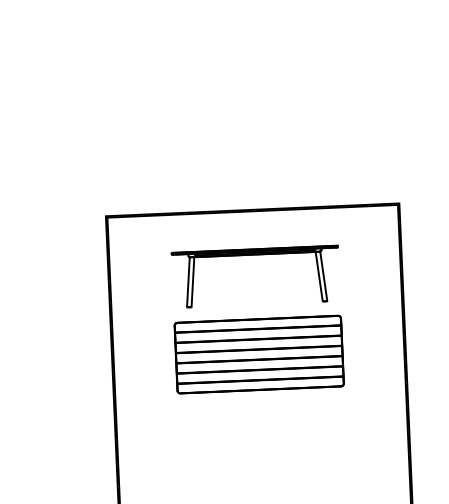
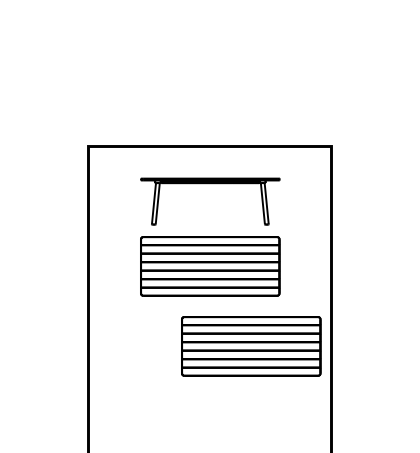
part: (312, 448) -> (251, 346), added

